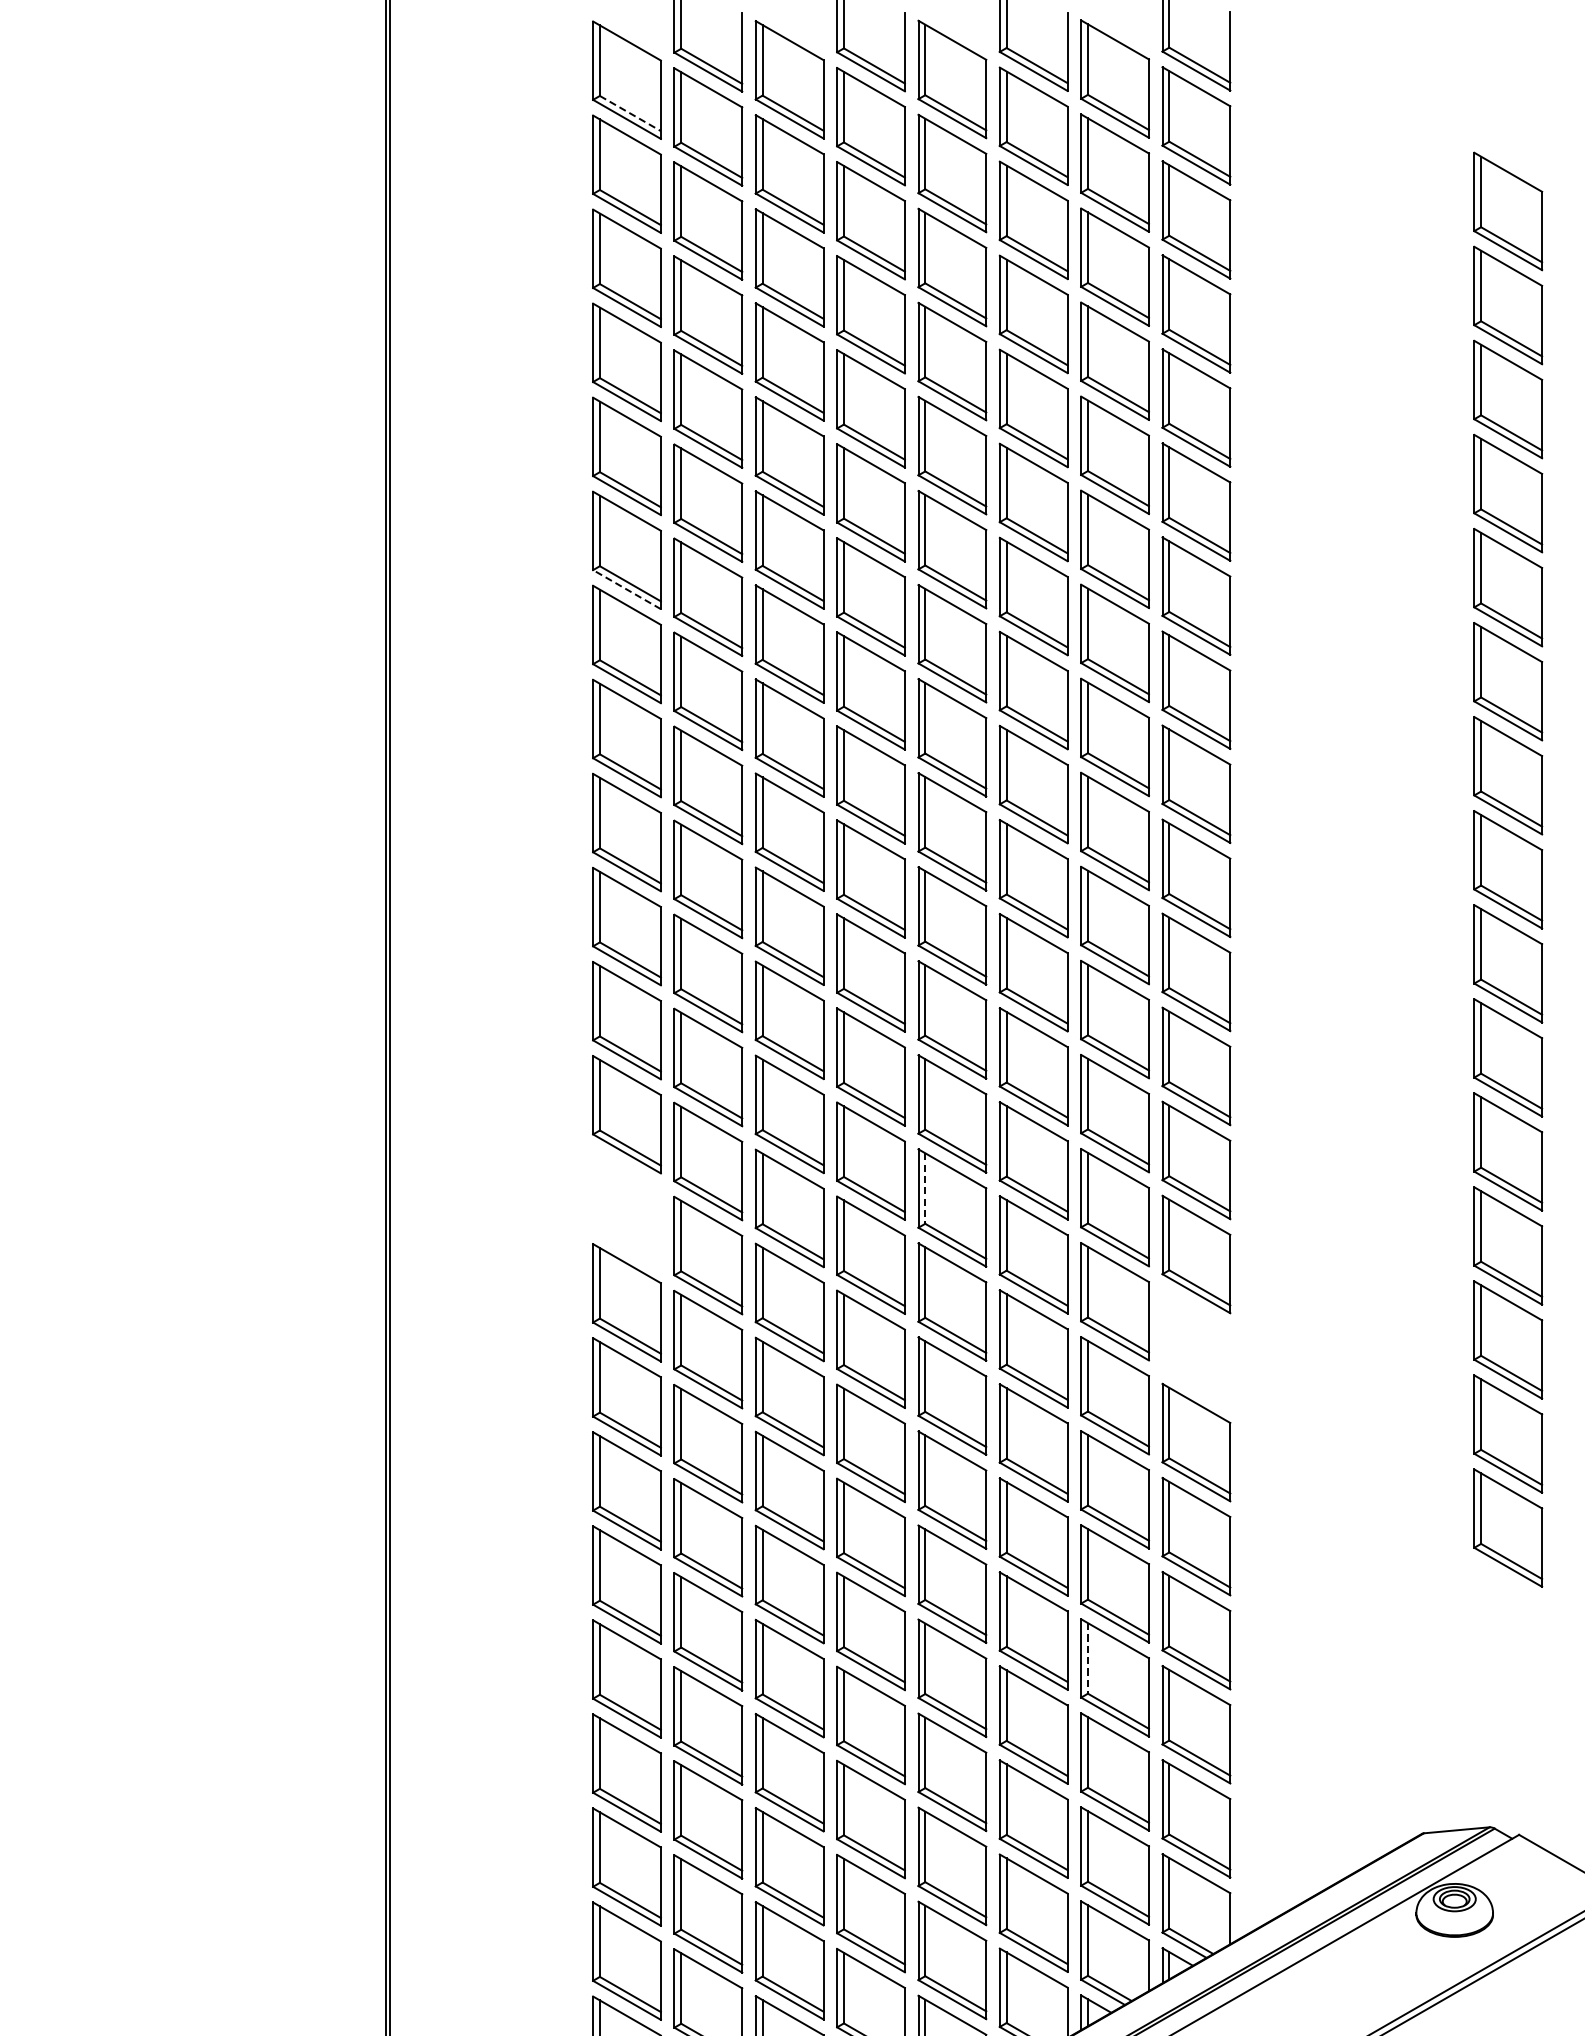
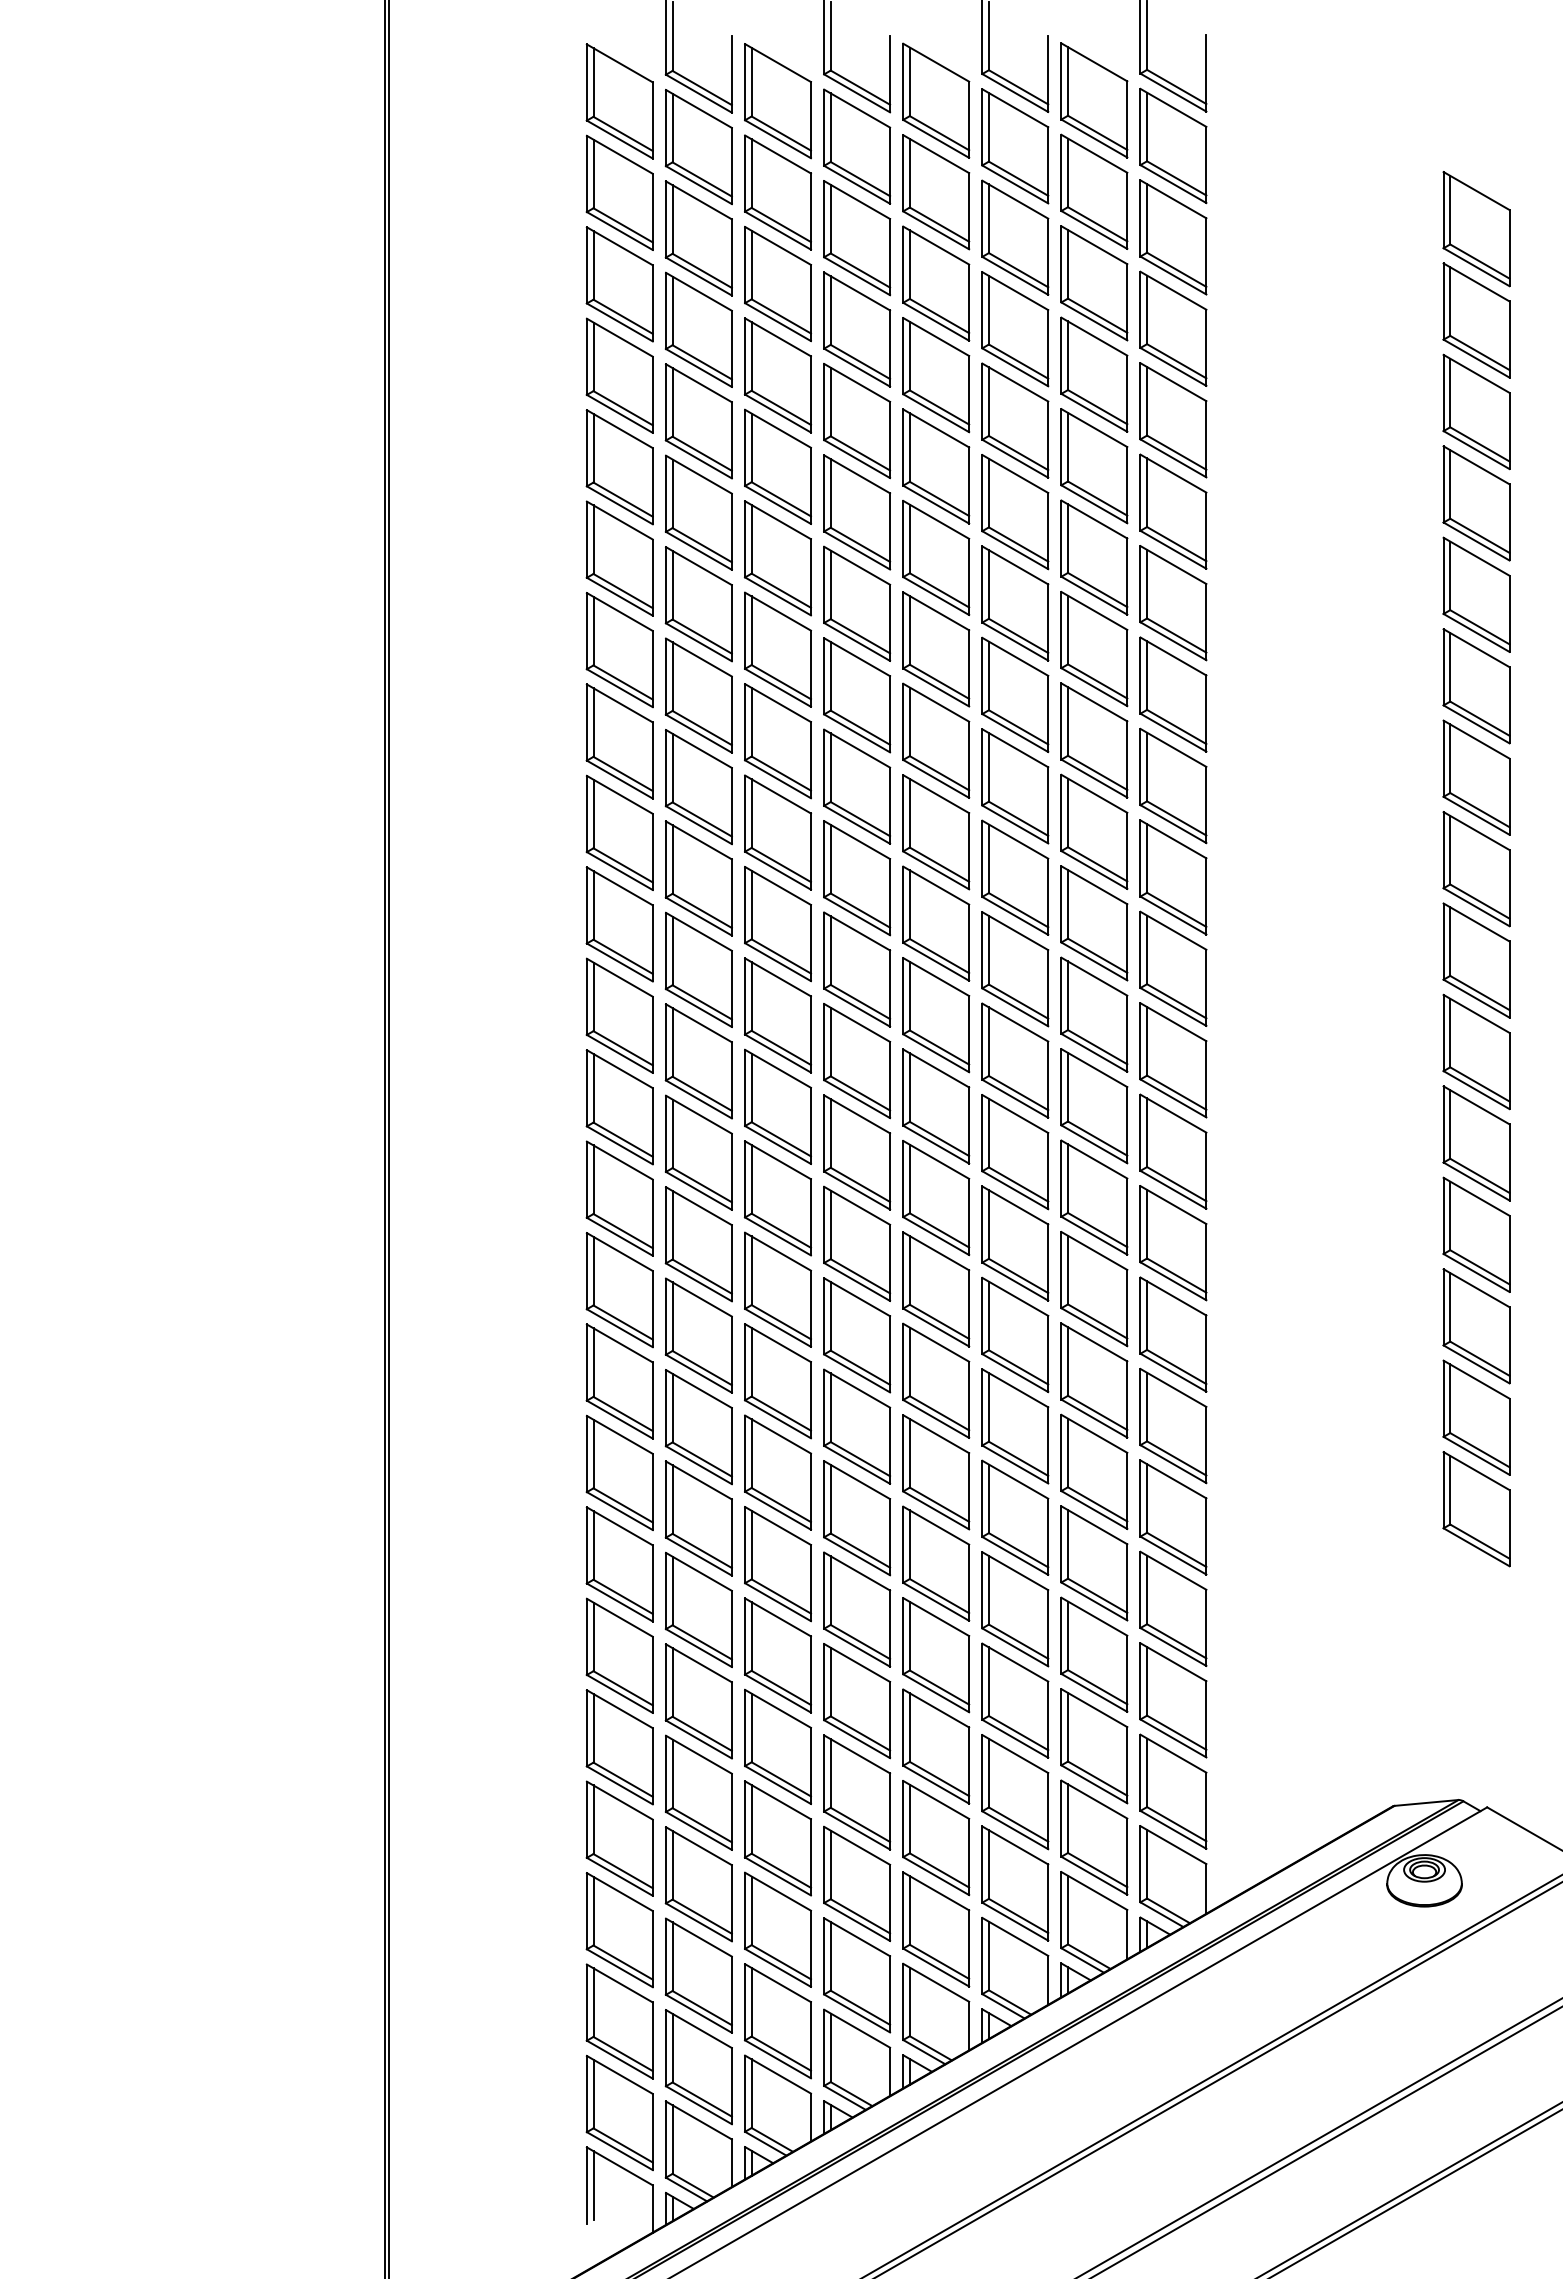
line: (630, 114) -> (623, 134), dashed -> solid
line: (626, 589) -> (619, 596), dashed -> solid
line: (924, 1189) -> (909, 1179), dashed -> solid
part: (626, 1208) -> (619, 1198), added
part: (1196, 1348) -> (1173, 1334), added
line: (1087, 1659) -> (1067, 1636), dashed -> solid

